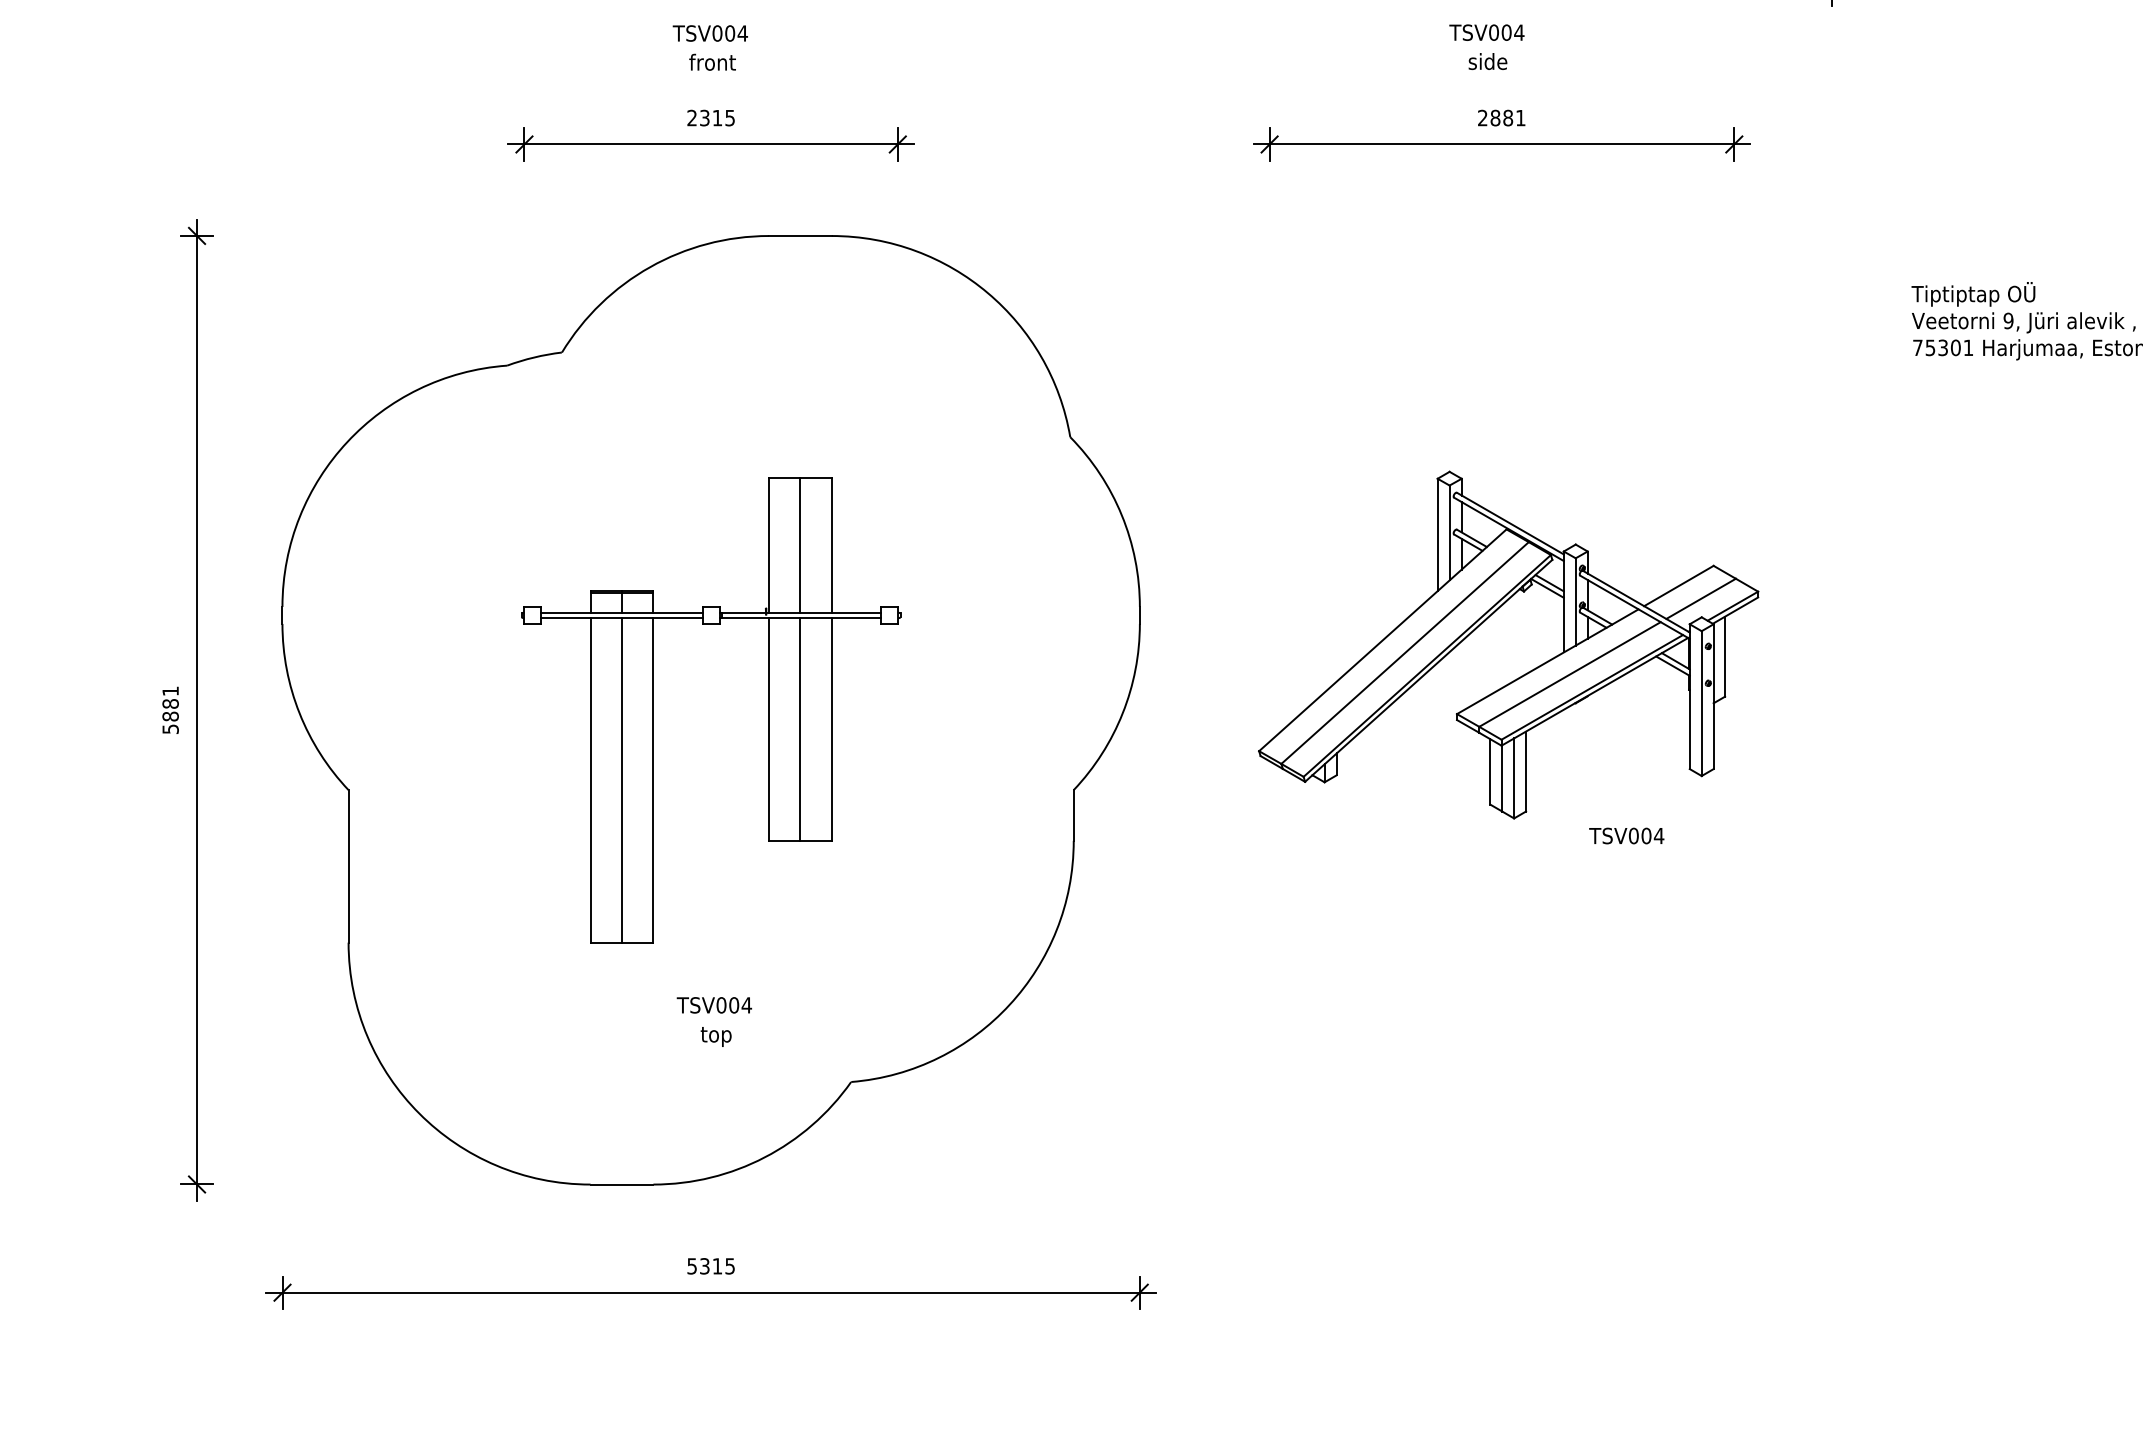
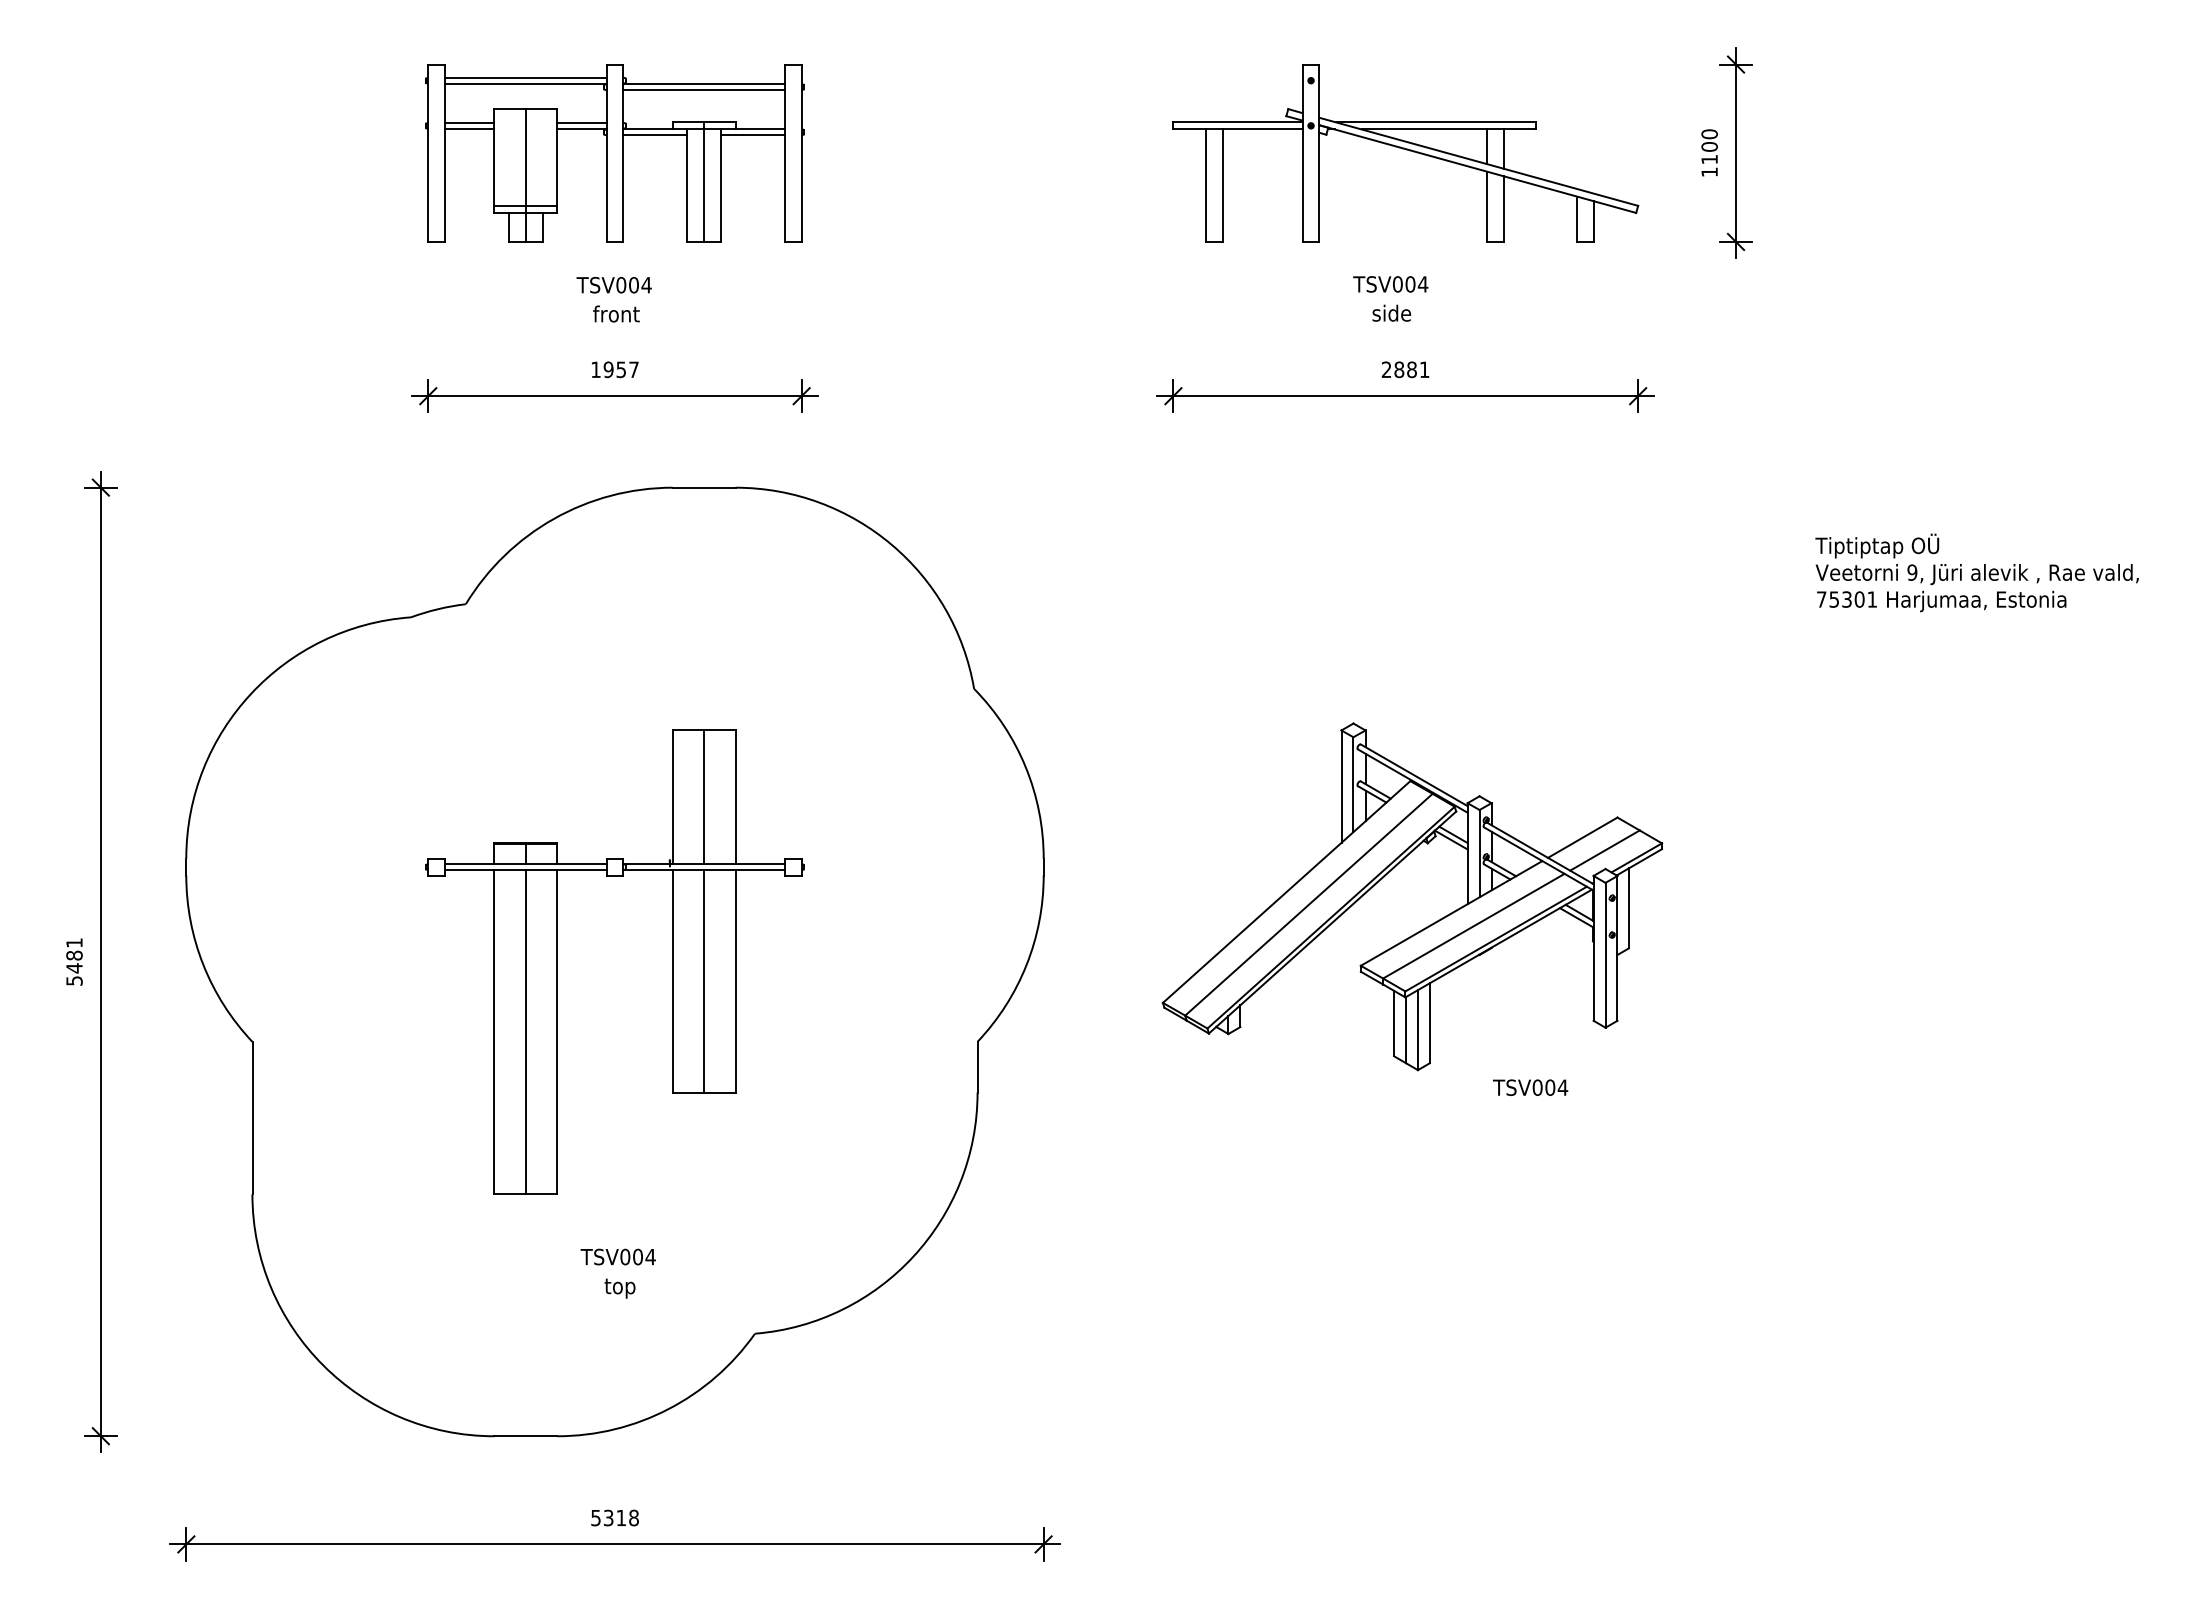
text: (710, 117) -> (614, 369), 2315 -> 1957
text: (170, 716) -> (74, 968), 5881 -> 5481
text: (729, 1265) -> (633, 1517), 5315 -> 5318

